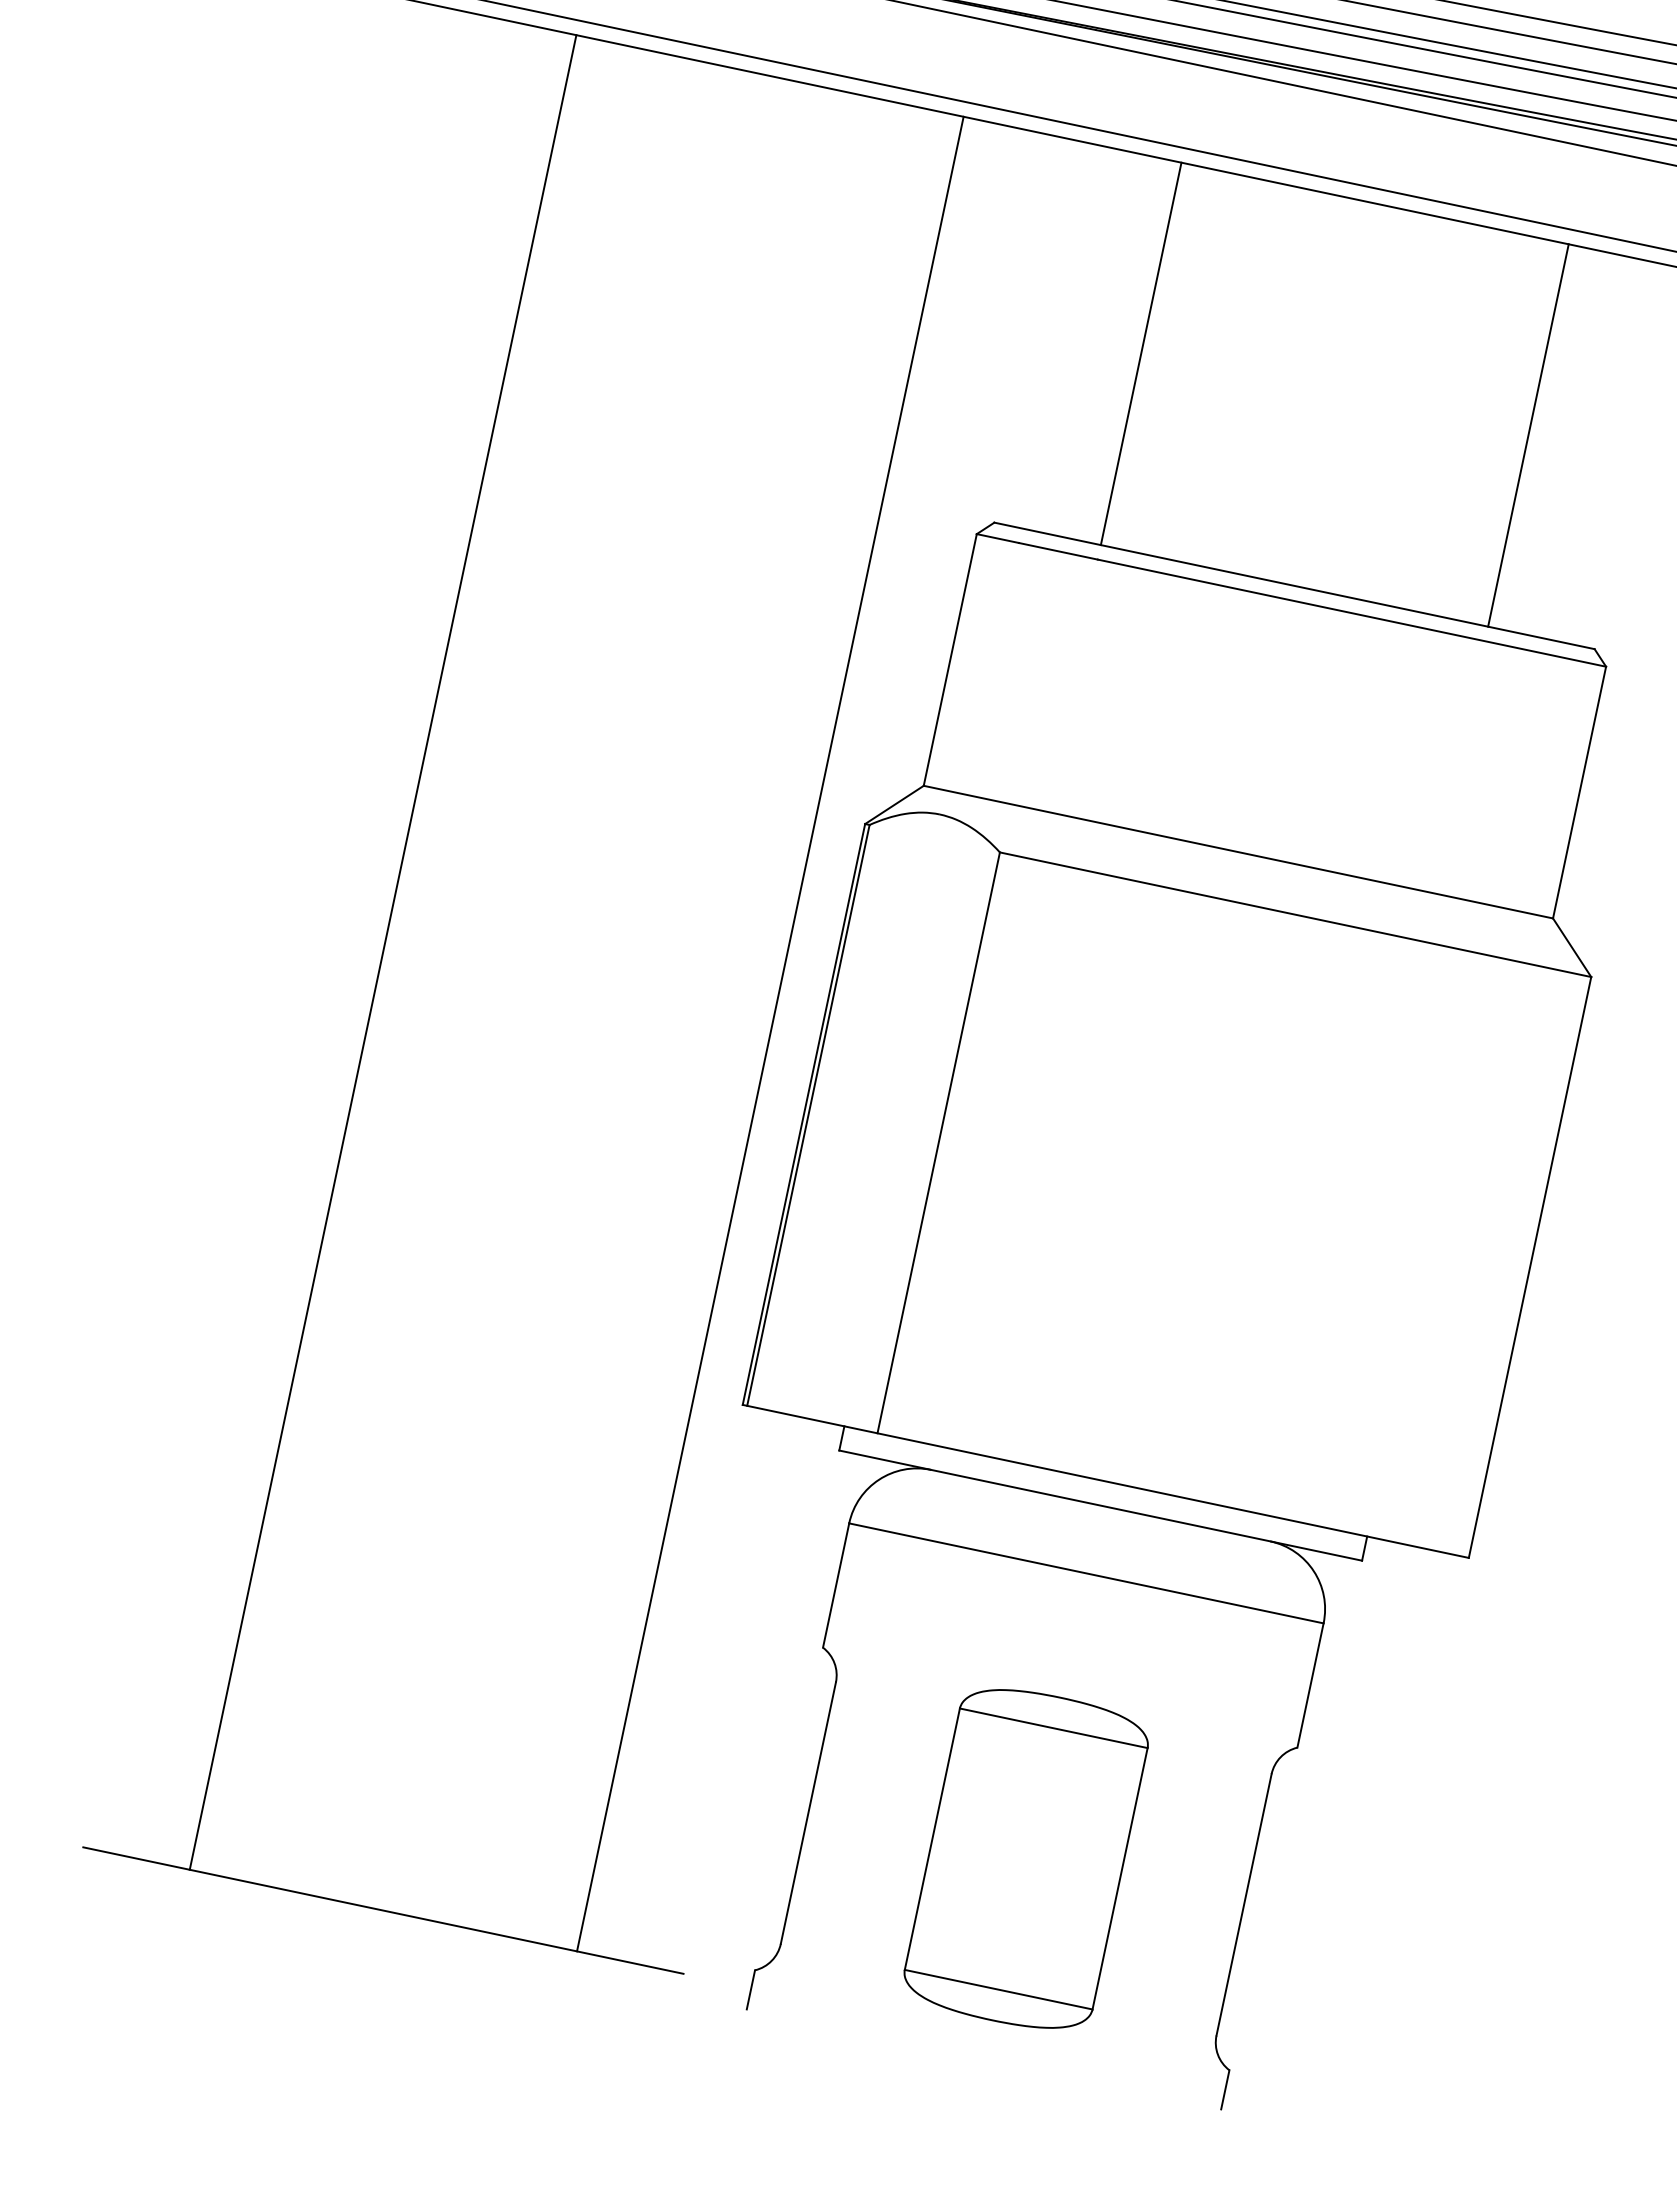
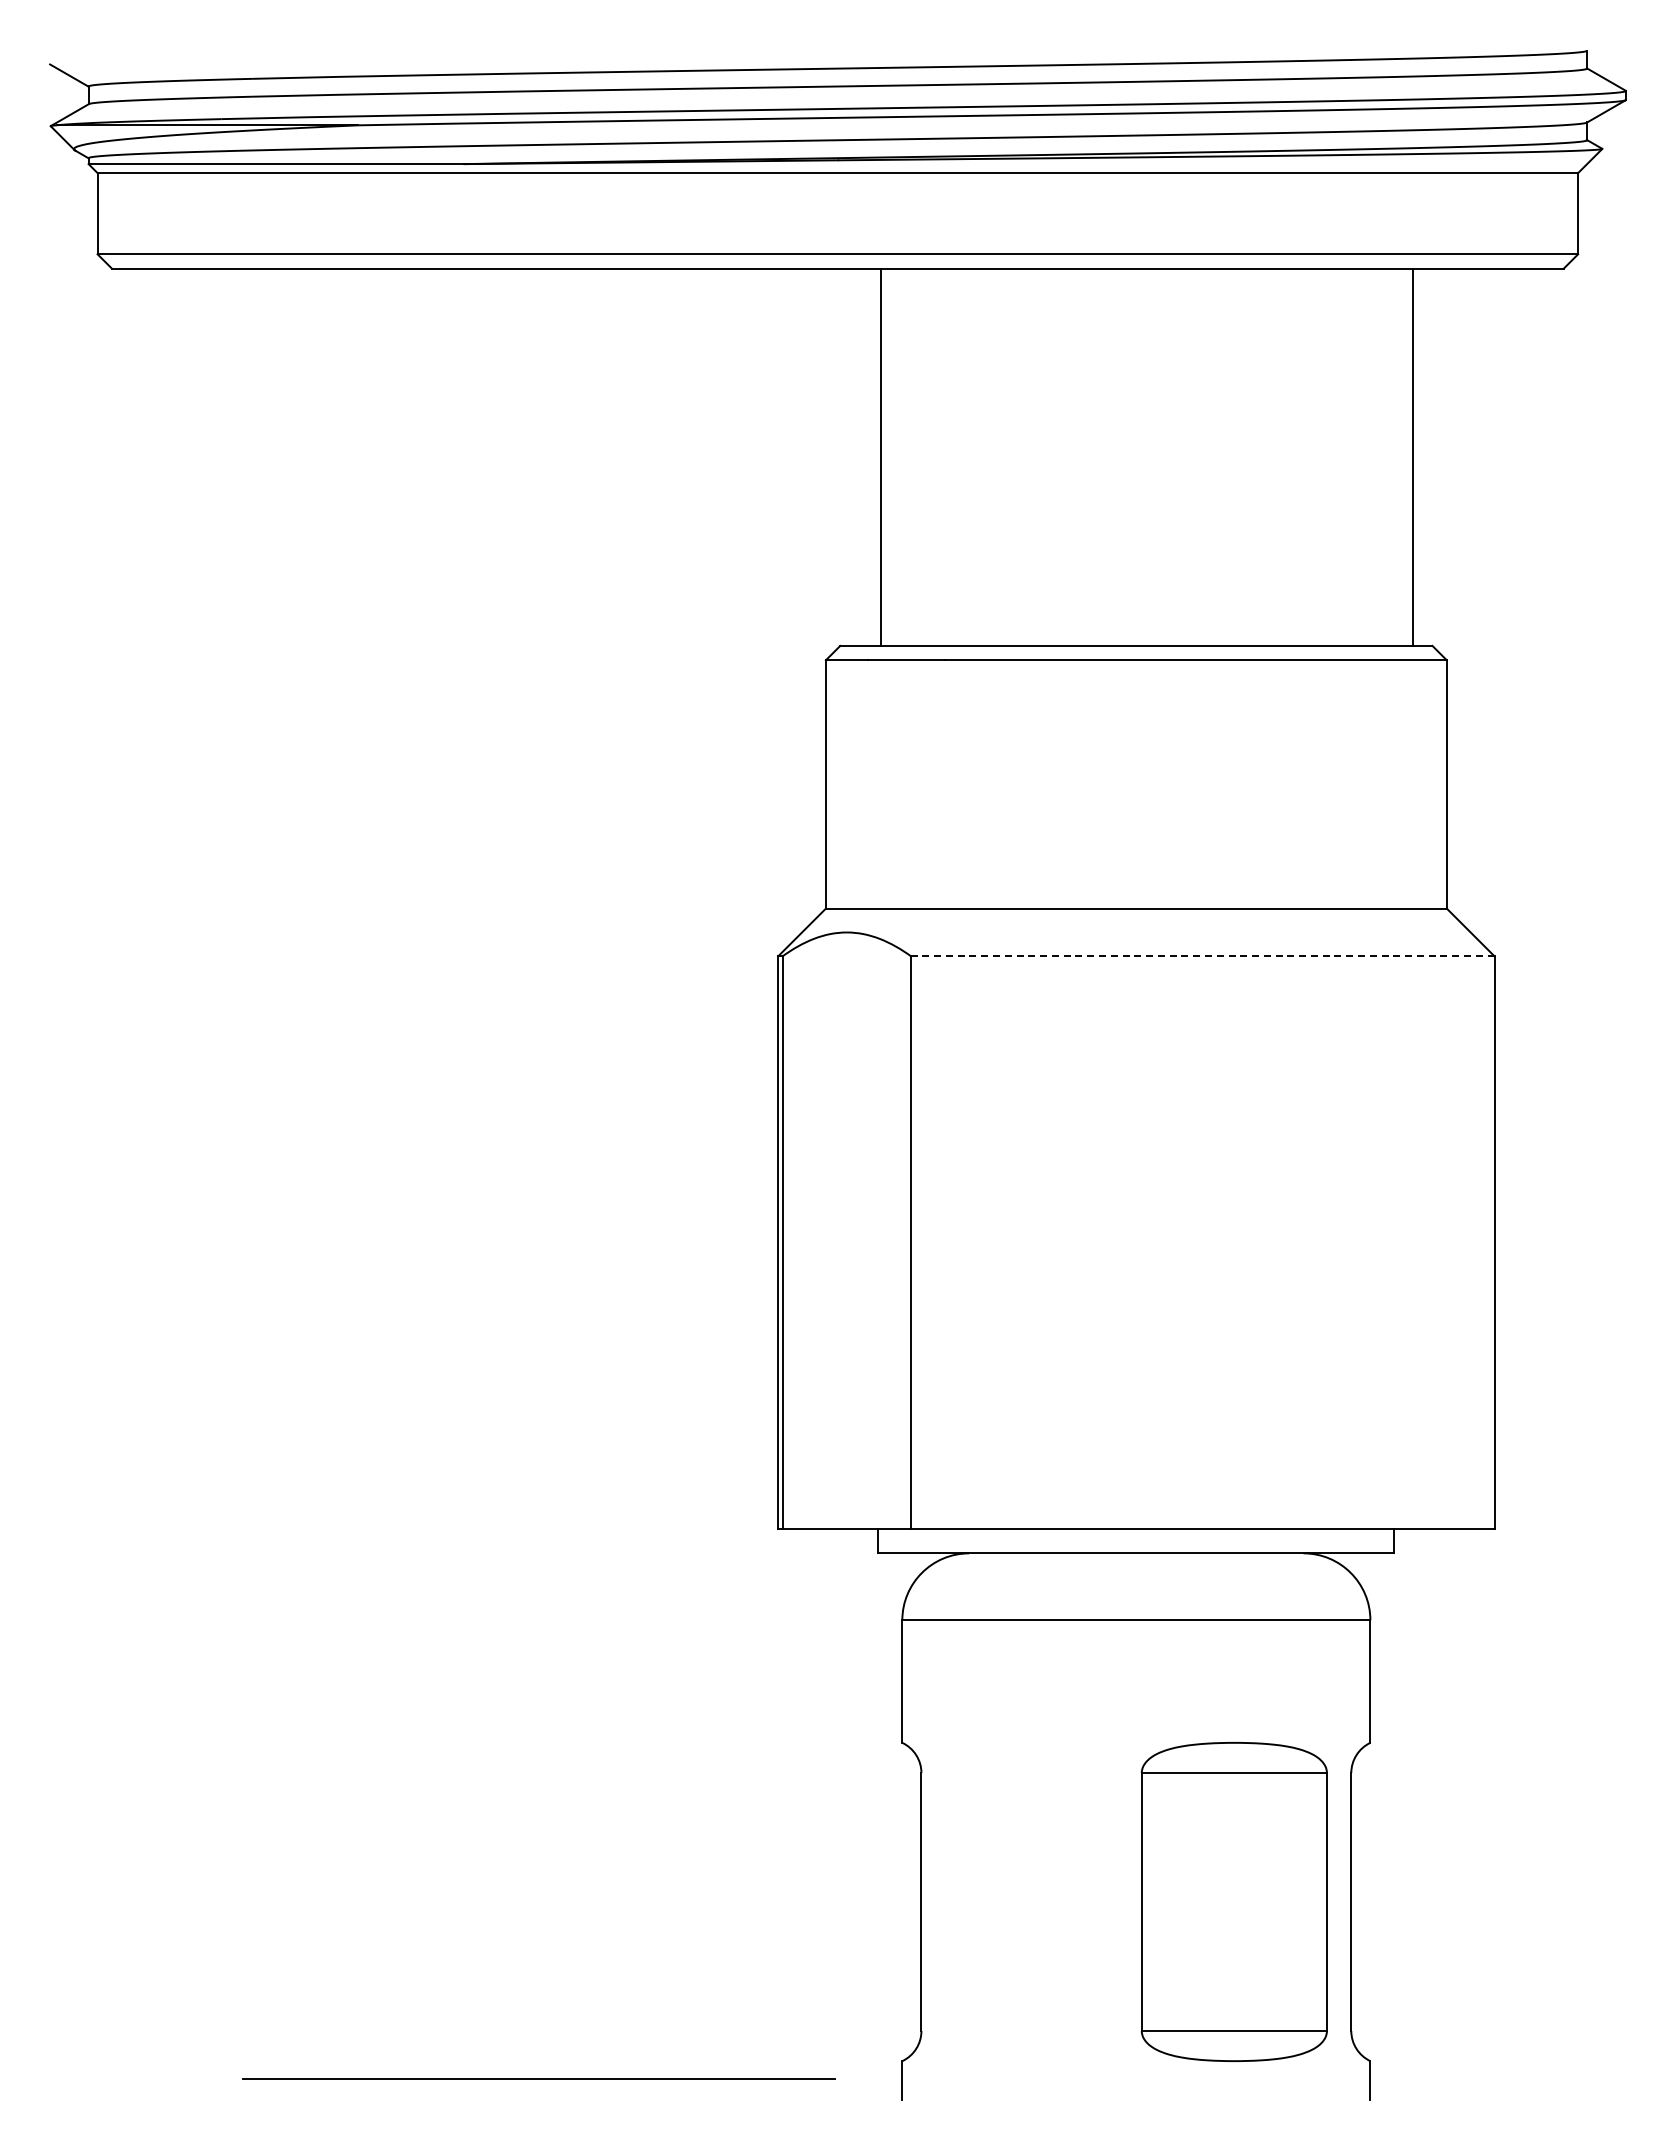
line: (1141, 353) -> (881, 456), moved
line: (1528, 434) -> (1413, 456), moved
line: (1295, 914) -> (1202, 956), solid -> dashed
line: (383, 952) -> (348, 1173), removed
line: (770, 1033) -> (730, 1173), removed
part: (1025, 1858) -> (1233, 1901), moved

